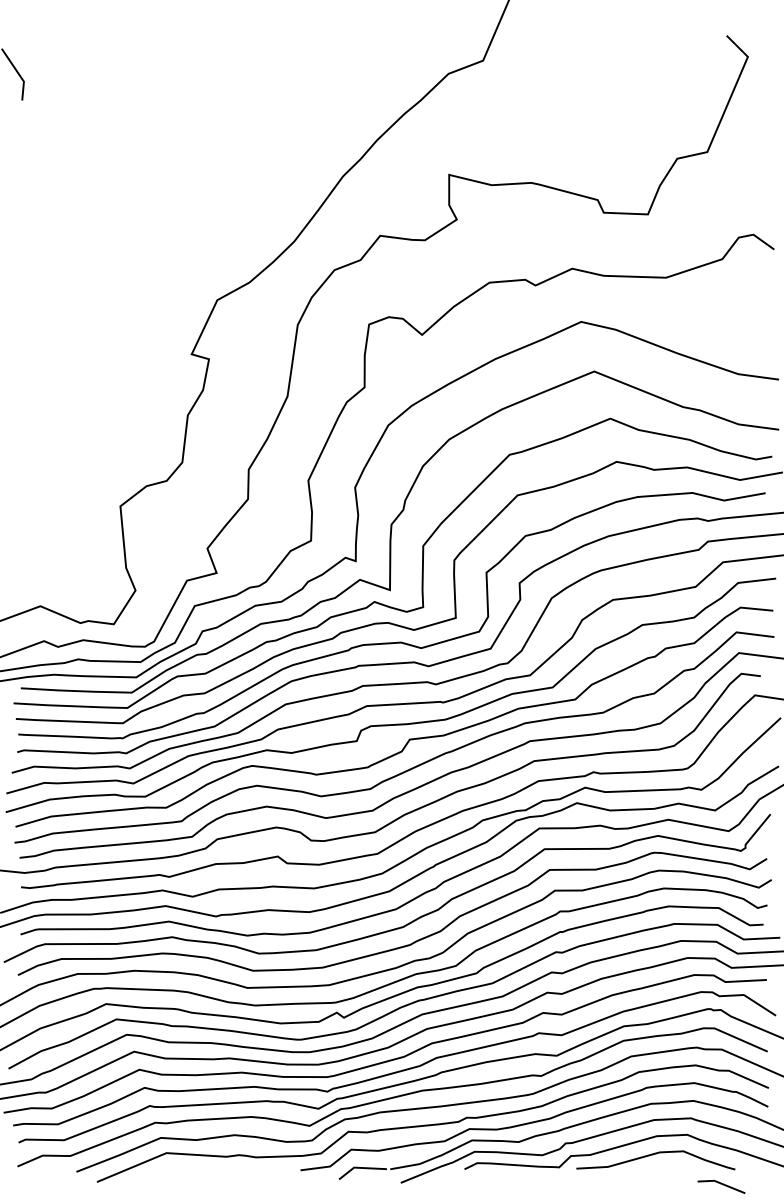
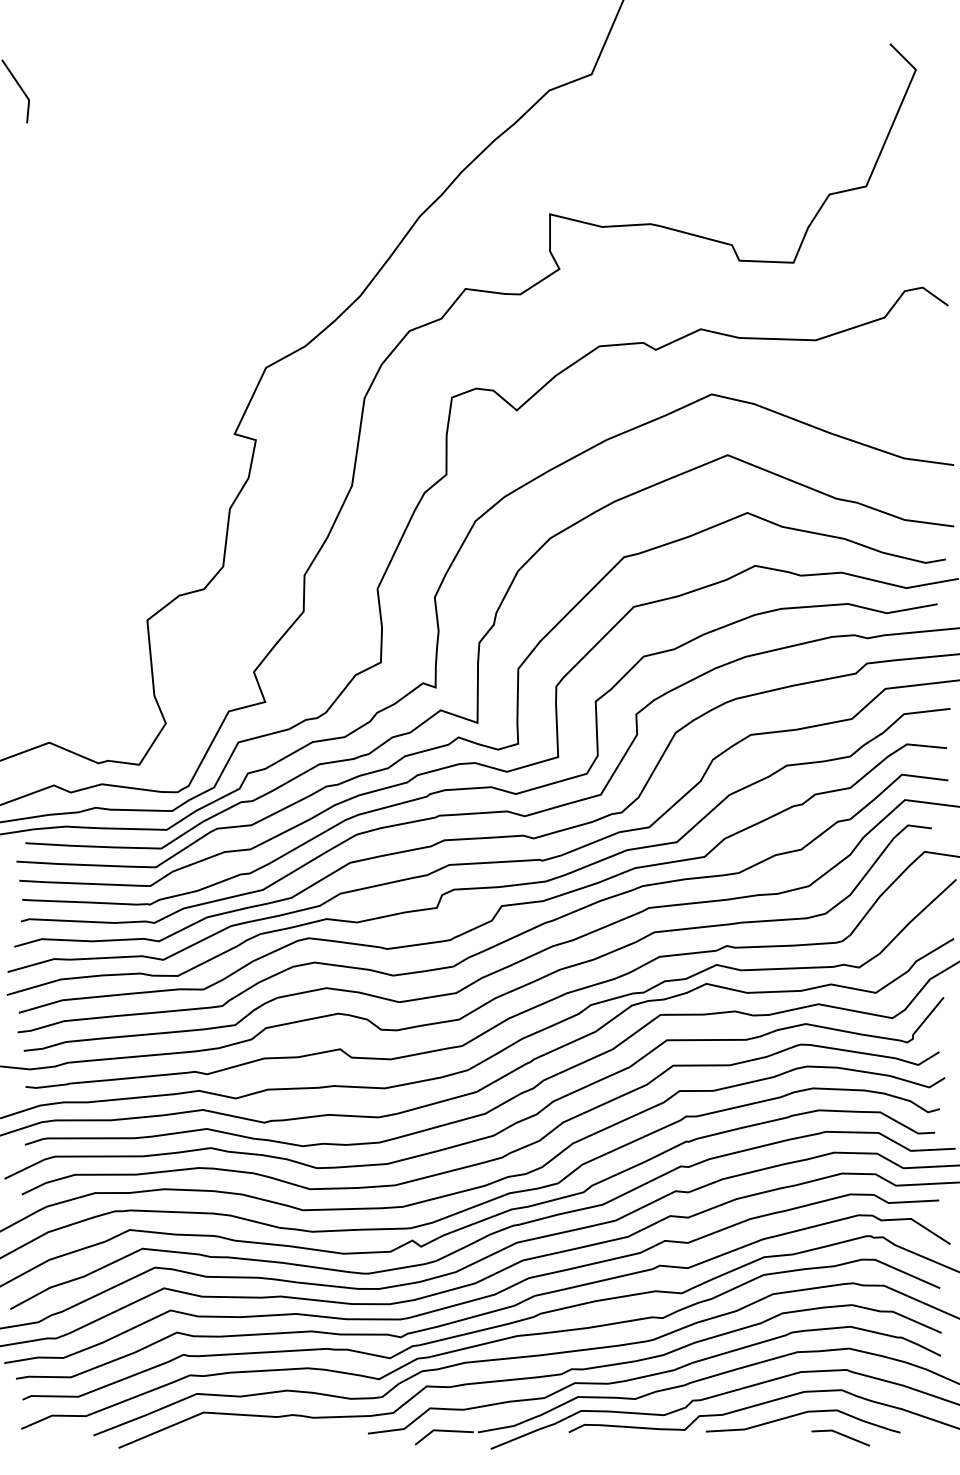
line: (722, 1185) -> (841, 1436), moved

